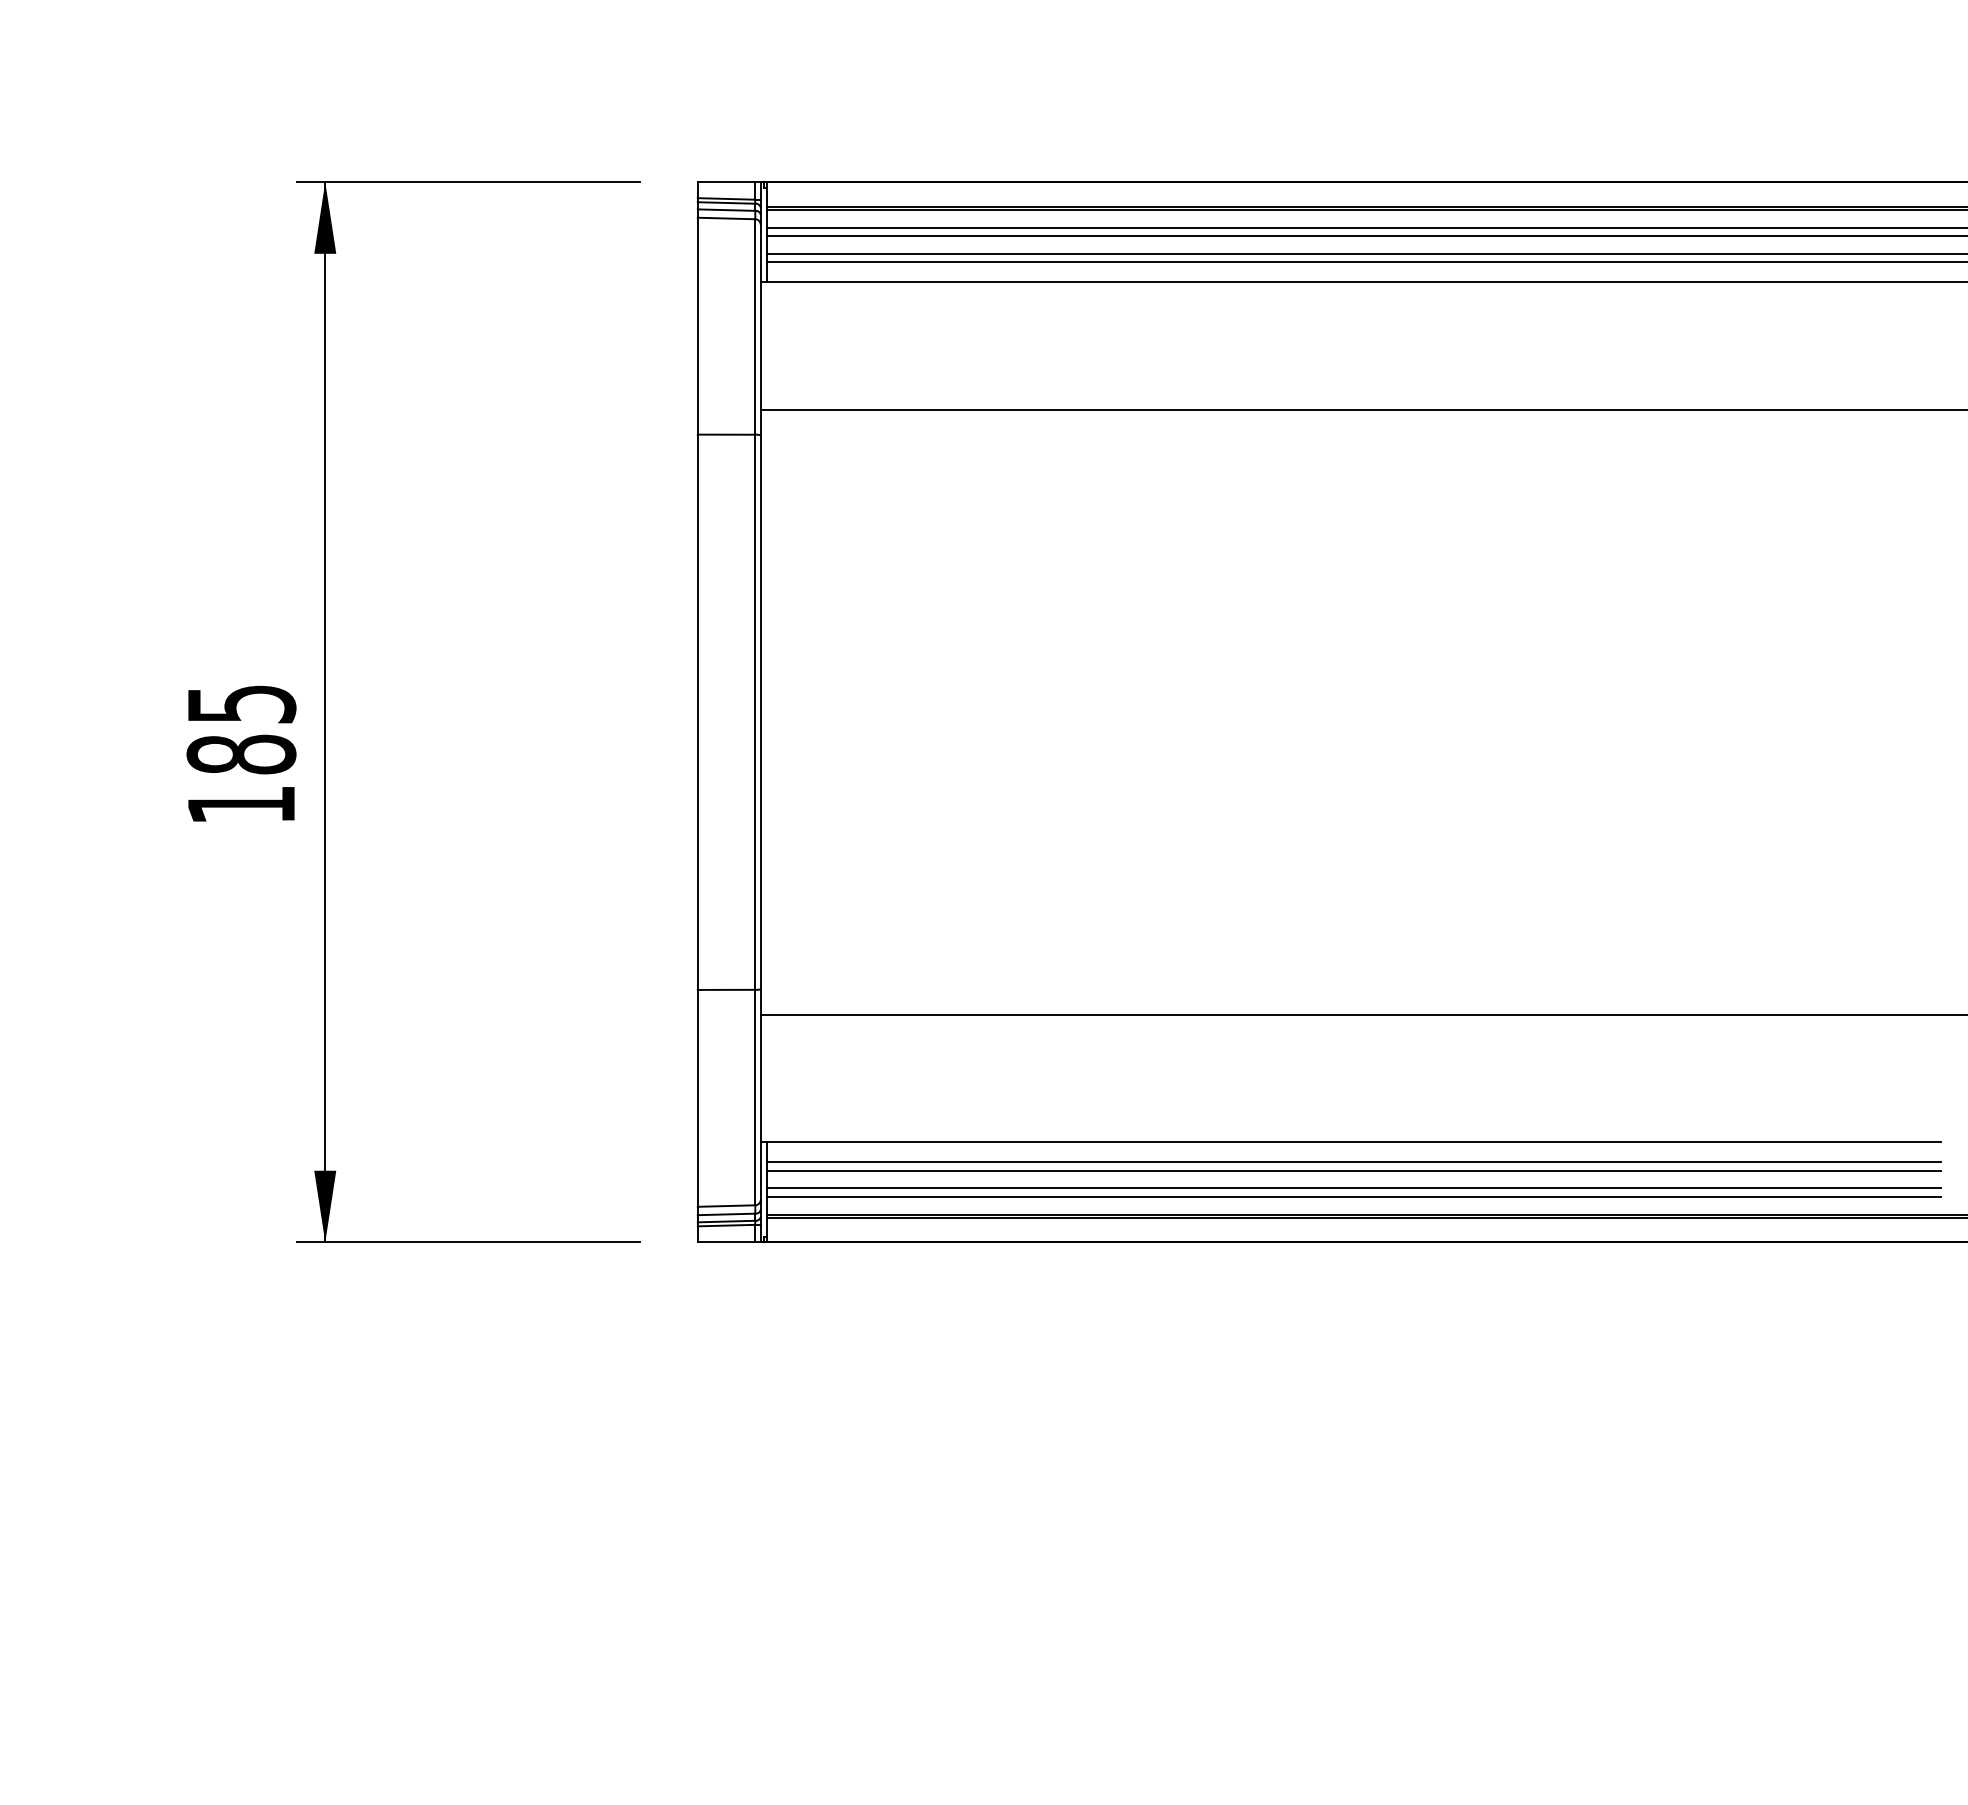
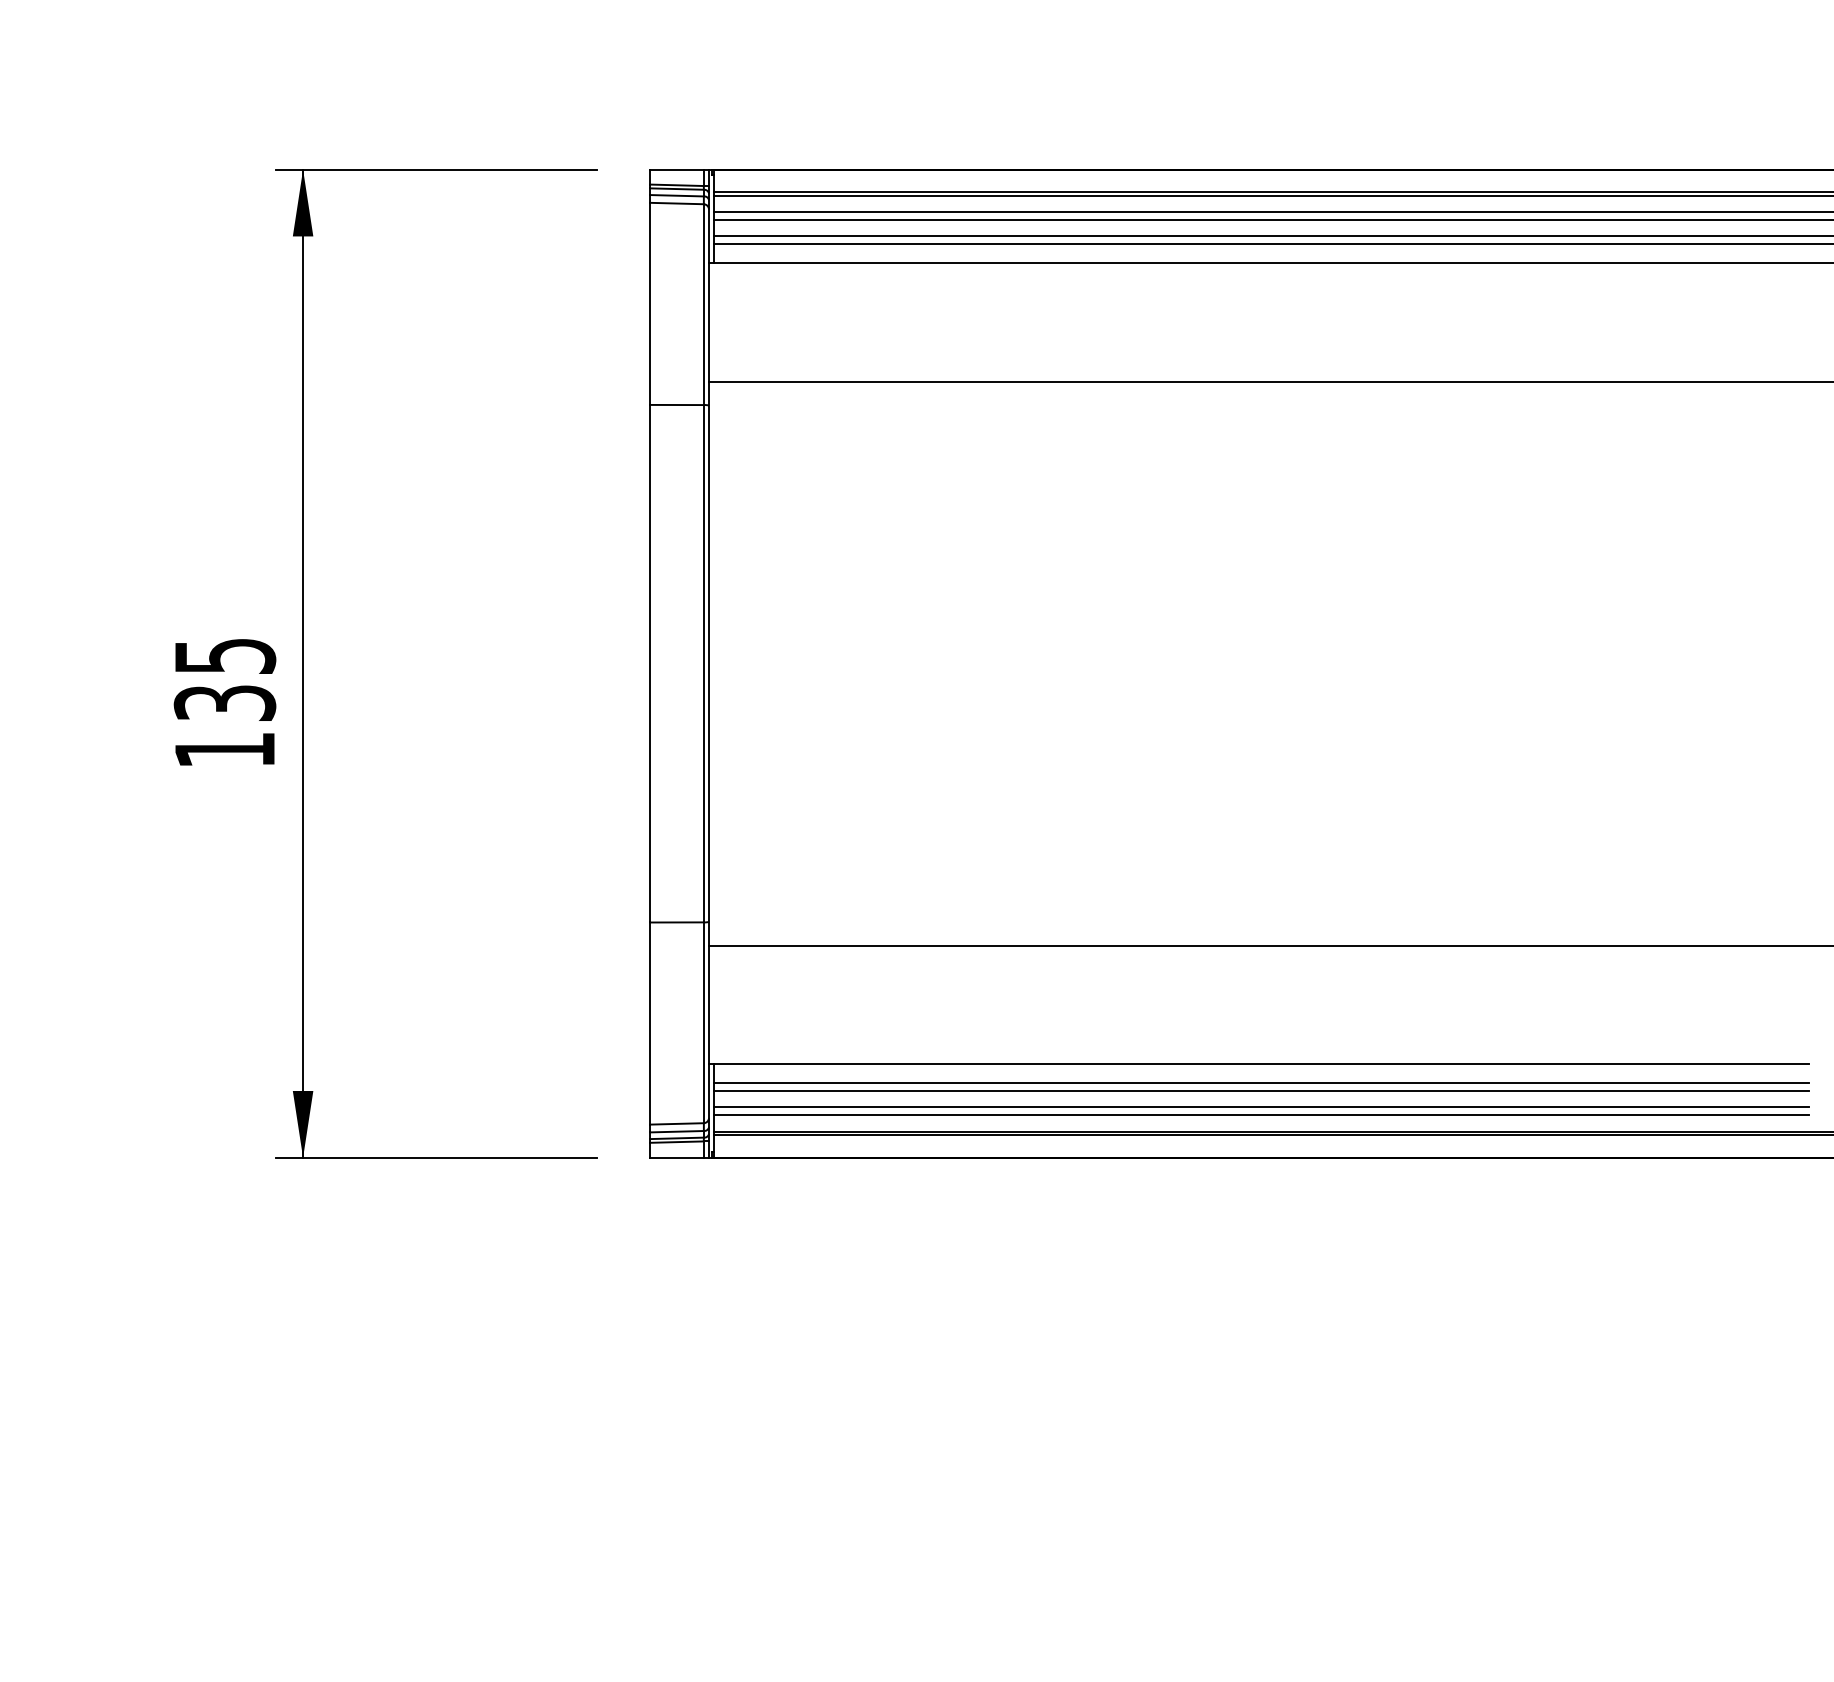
text: (240, 753) -> (224, 702), 185 -> 135

